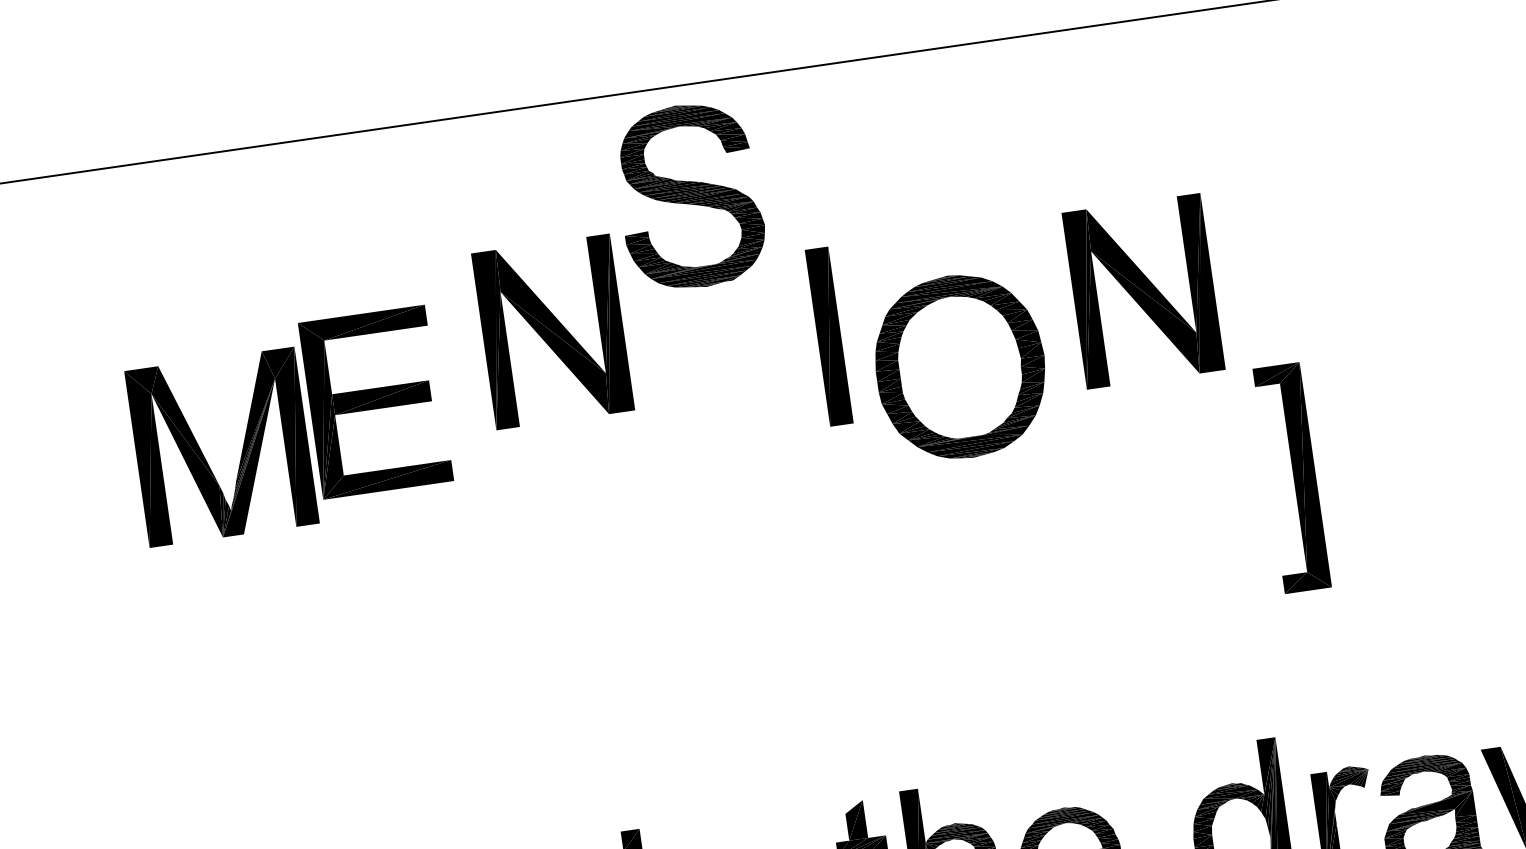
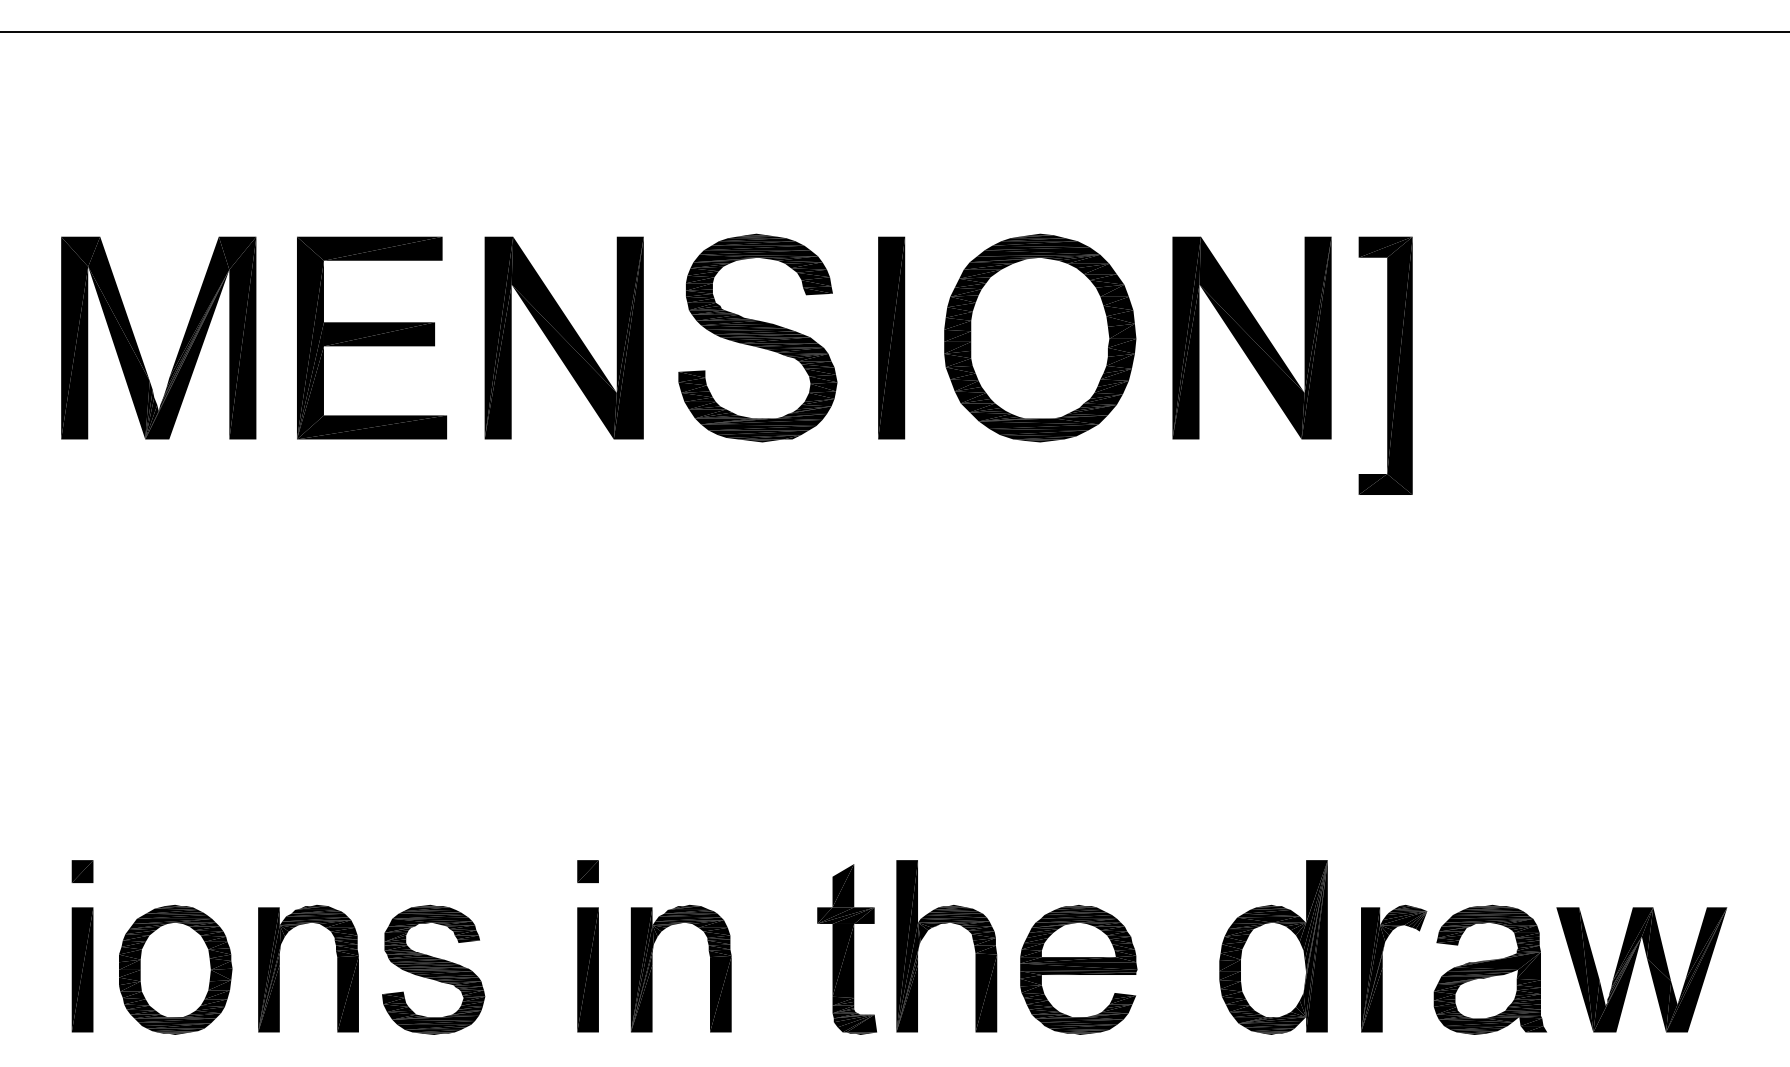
part: (689, 196) -> (757, 337), moved
part: (552, 331) -> (563, 337), moved
part: (960, 366) -> (1040, 337), moved
part: (204, 455) -> (137, 344), moved
part: (1292, 477) -> (1385, 365), moved

